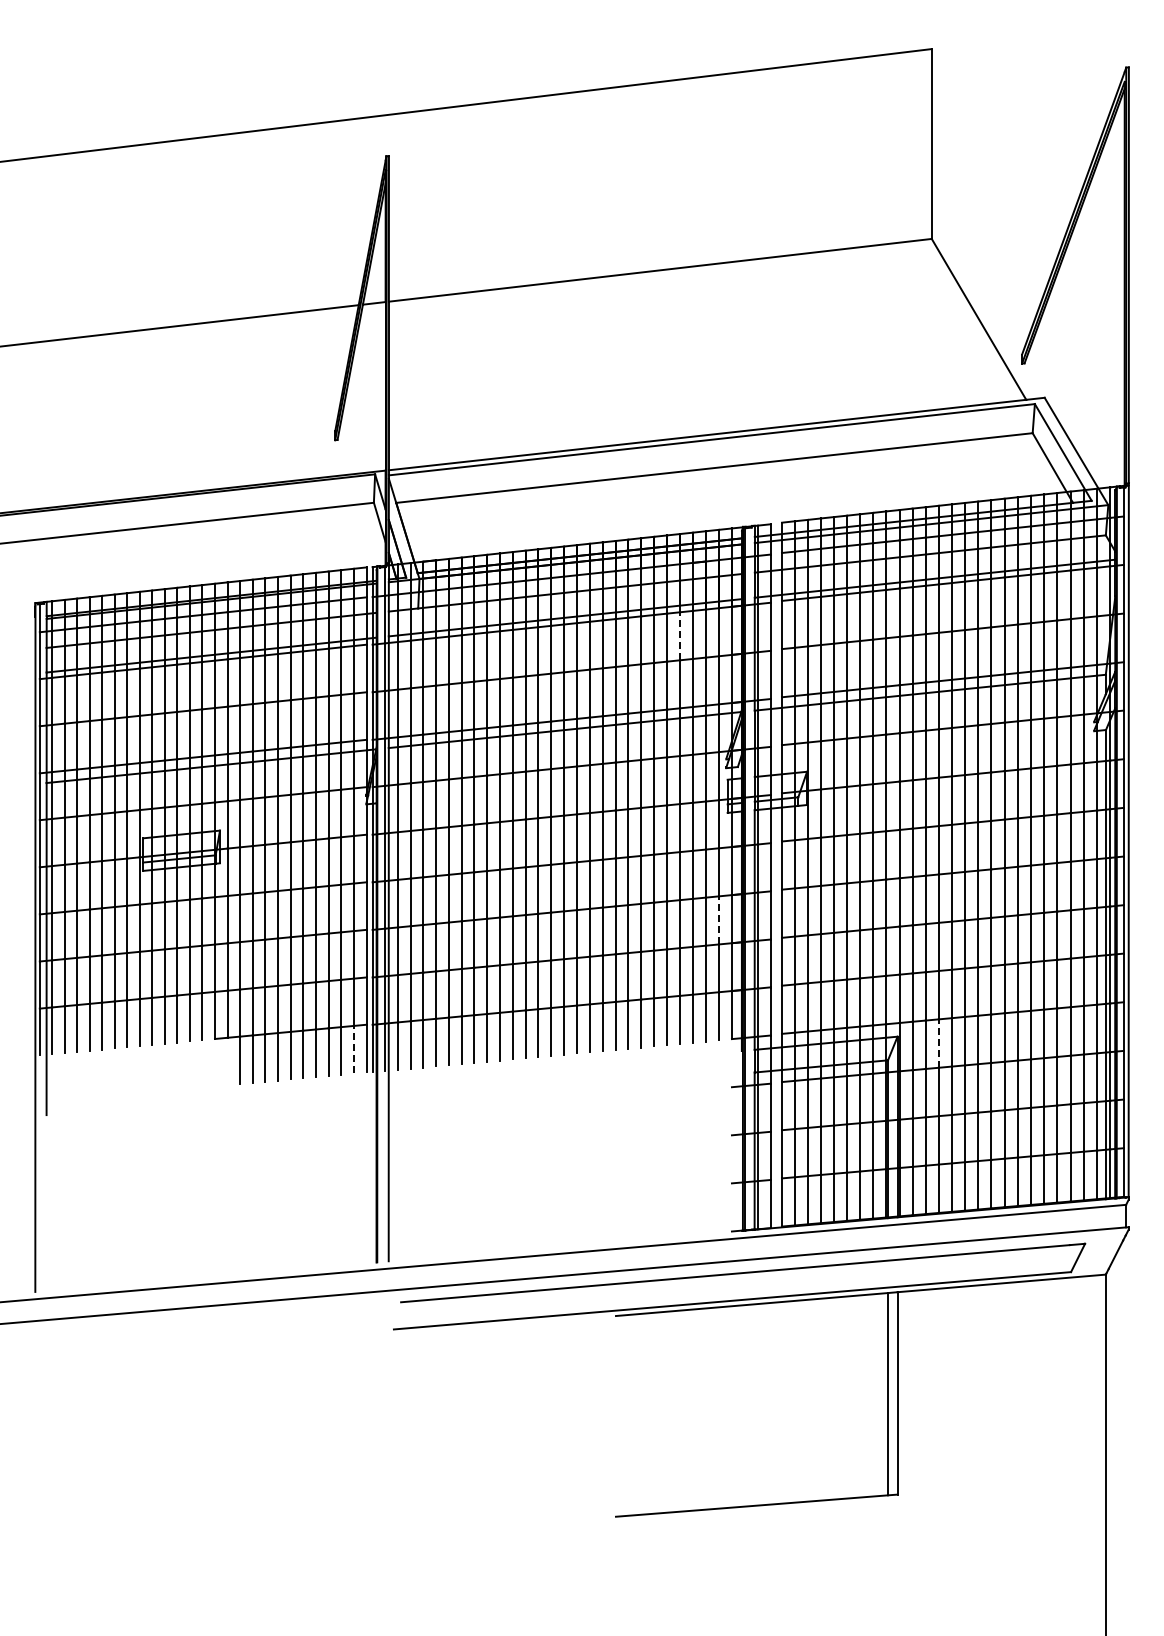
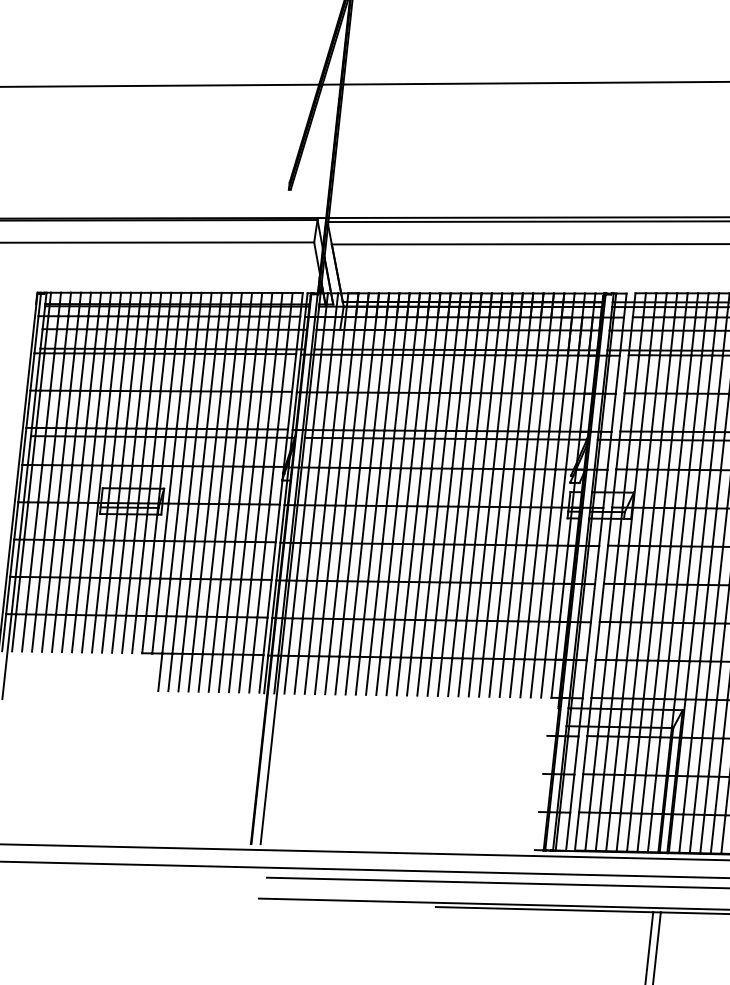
line: (680, 635) -> (545, 373), dashed -> solid
line: (718, 919) -> (551, 601), dashed -> solid
line: (938, 1043) -> (714, 719), dashed -> solid
line: (353, 1049) -> (250, 673), dashed -> solid

